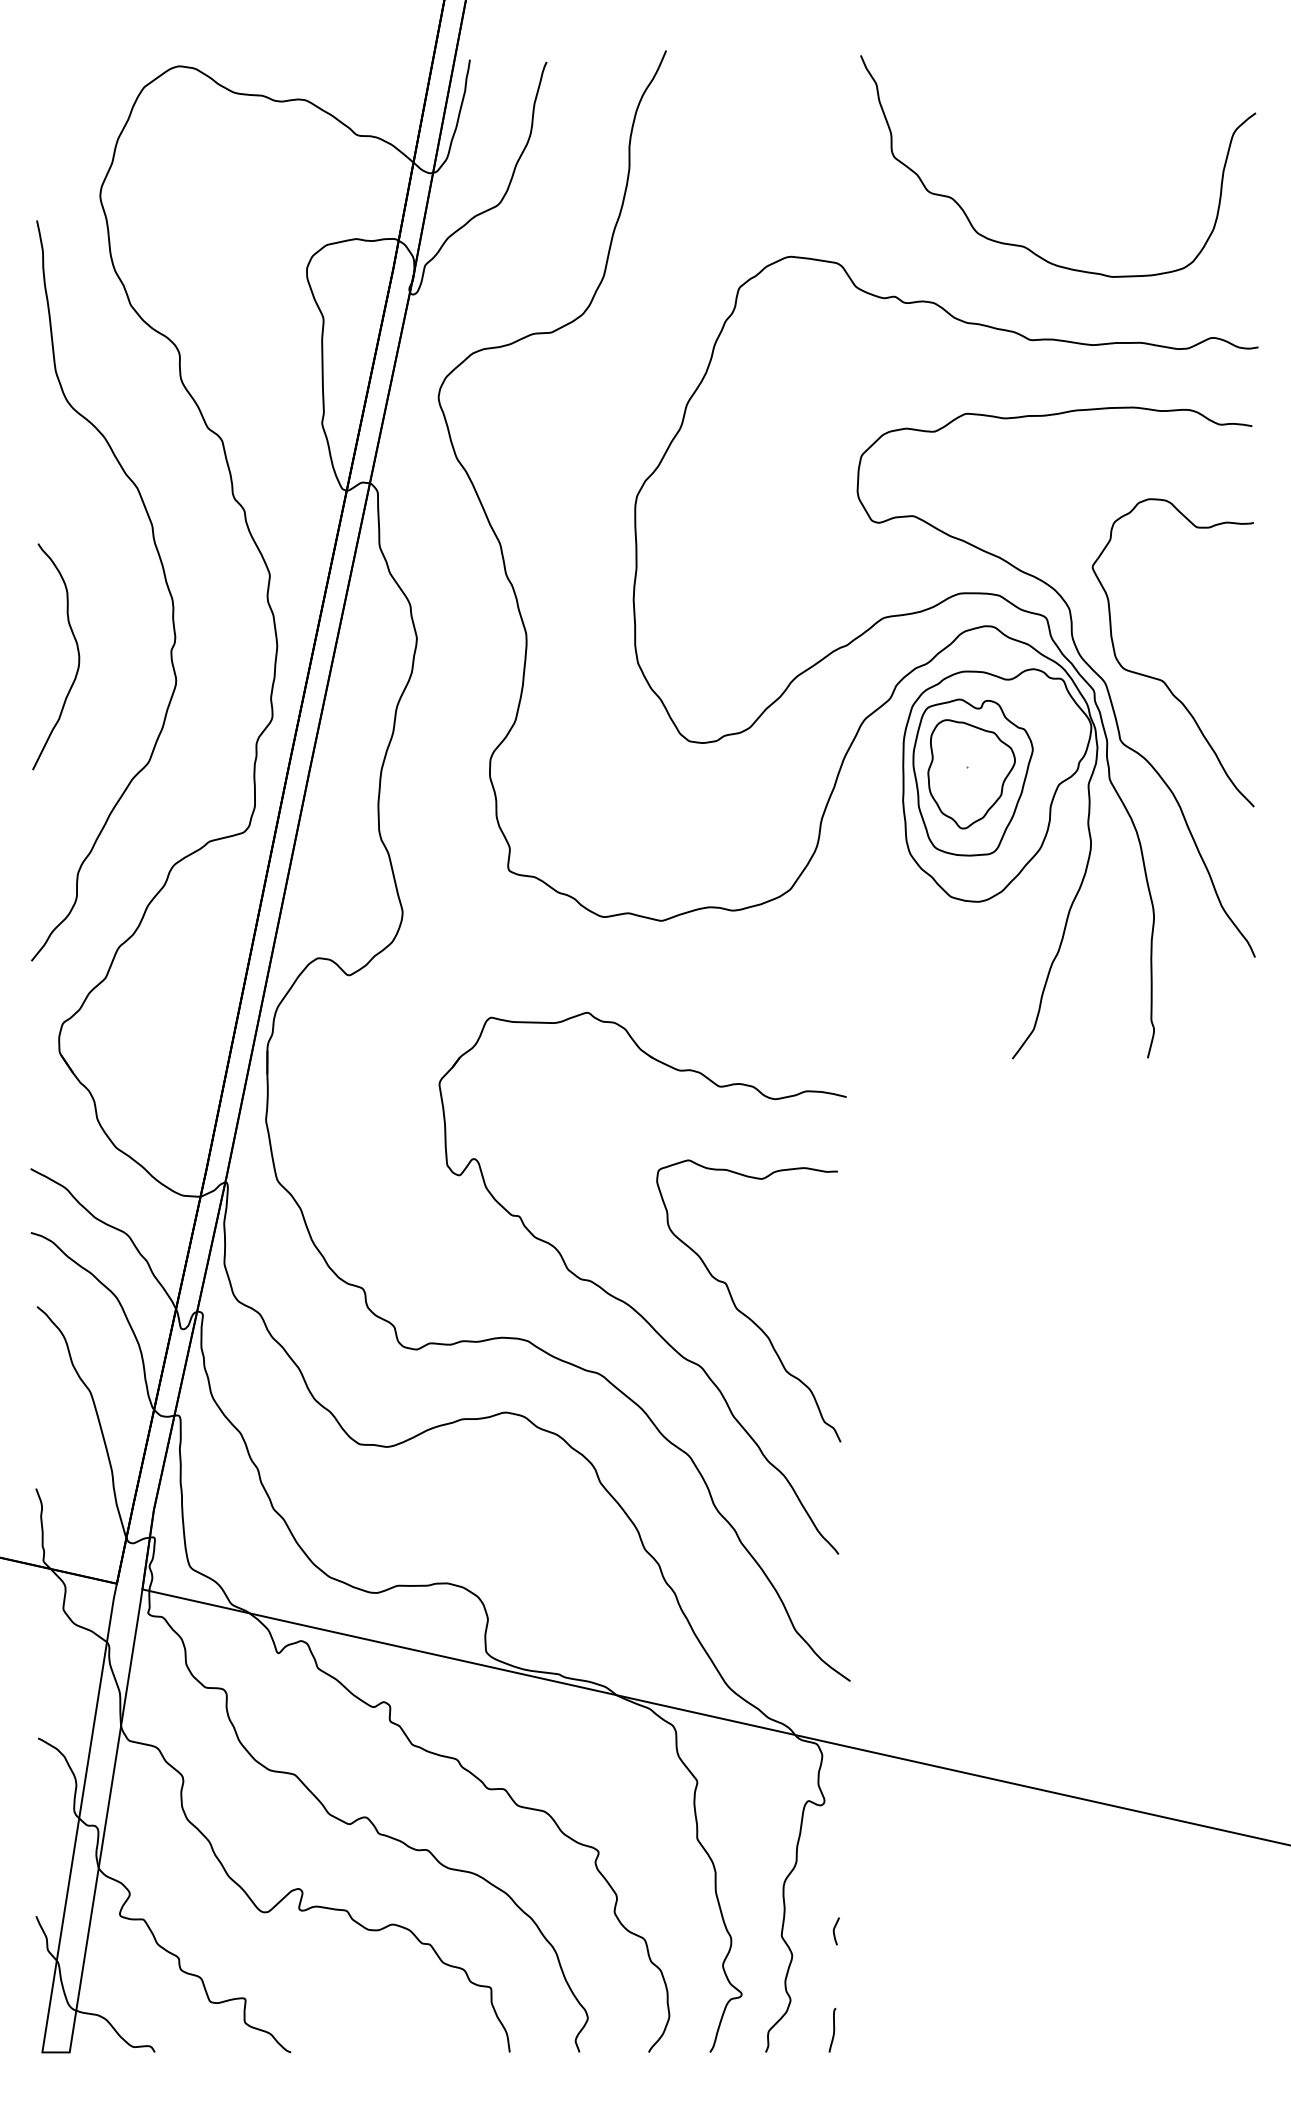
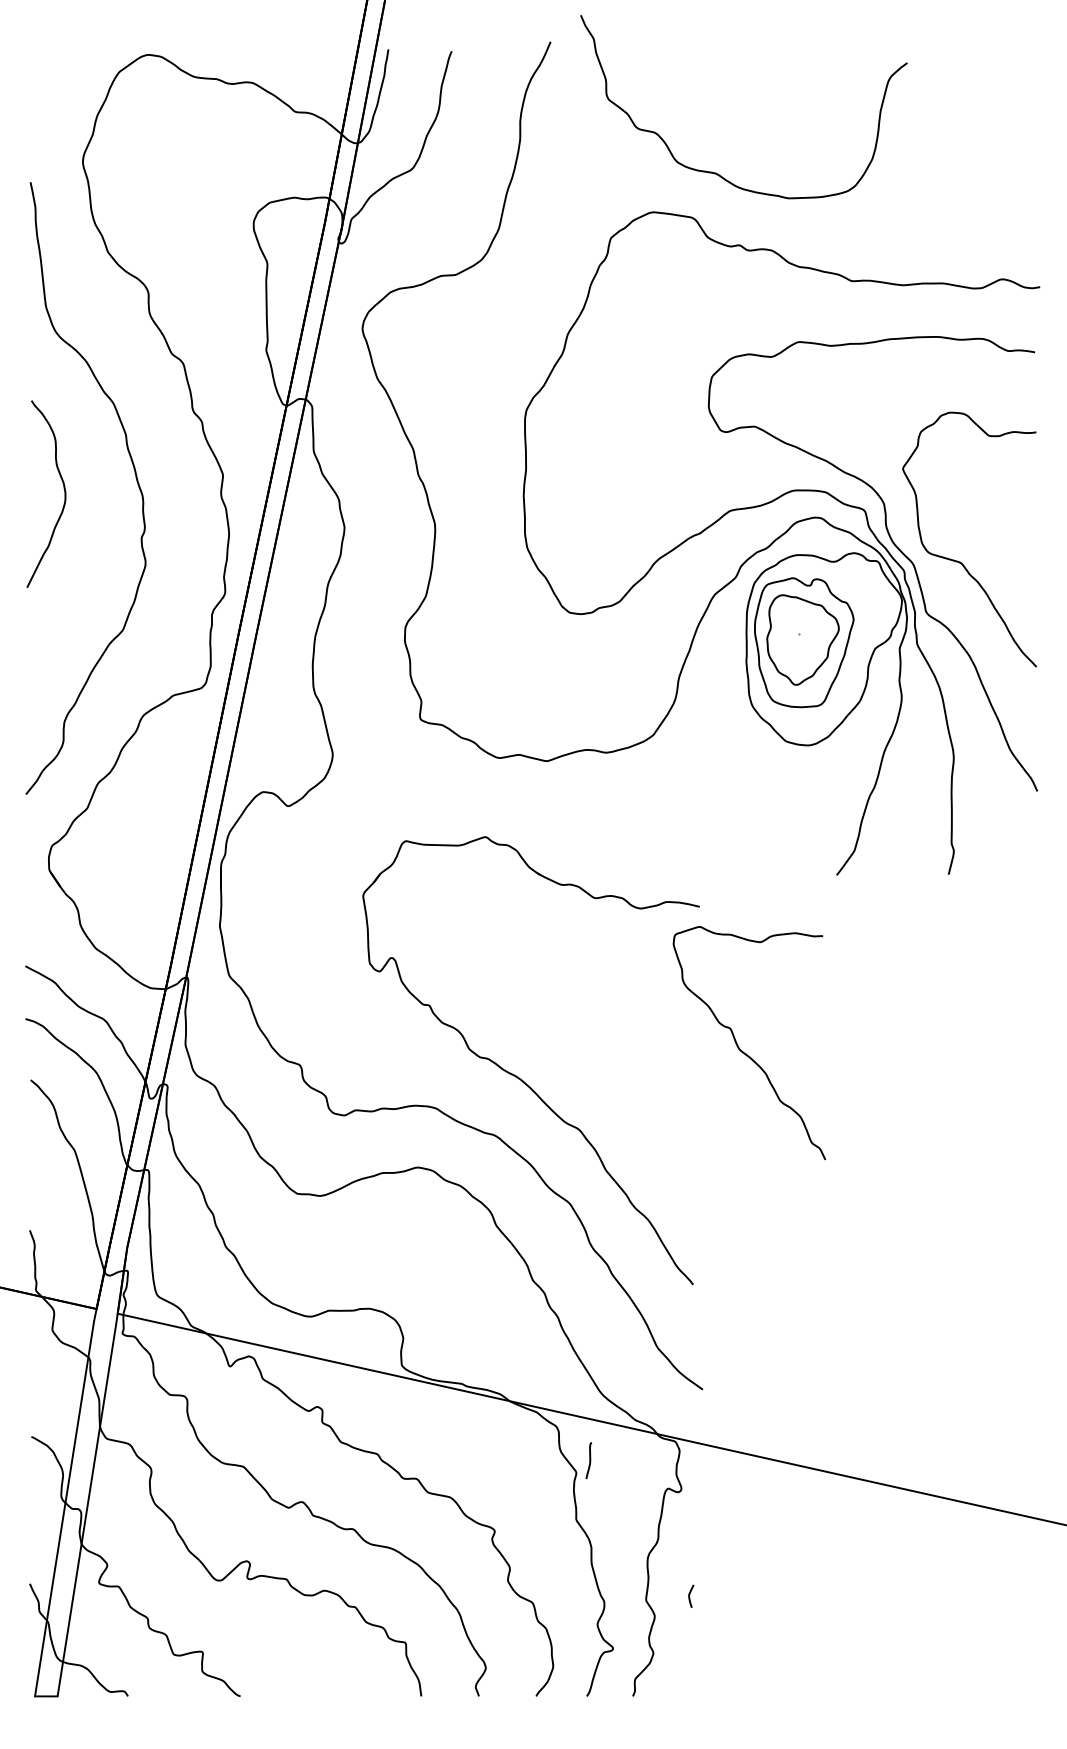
curve: (1023, 245) -> (715, 172), moved
curve: (77, 652) -> (64, 490), moved
curve: (739, 1309) -> (741, 1050), moved
curve: (833, 2029) -> (589, 1460), moved

